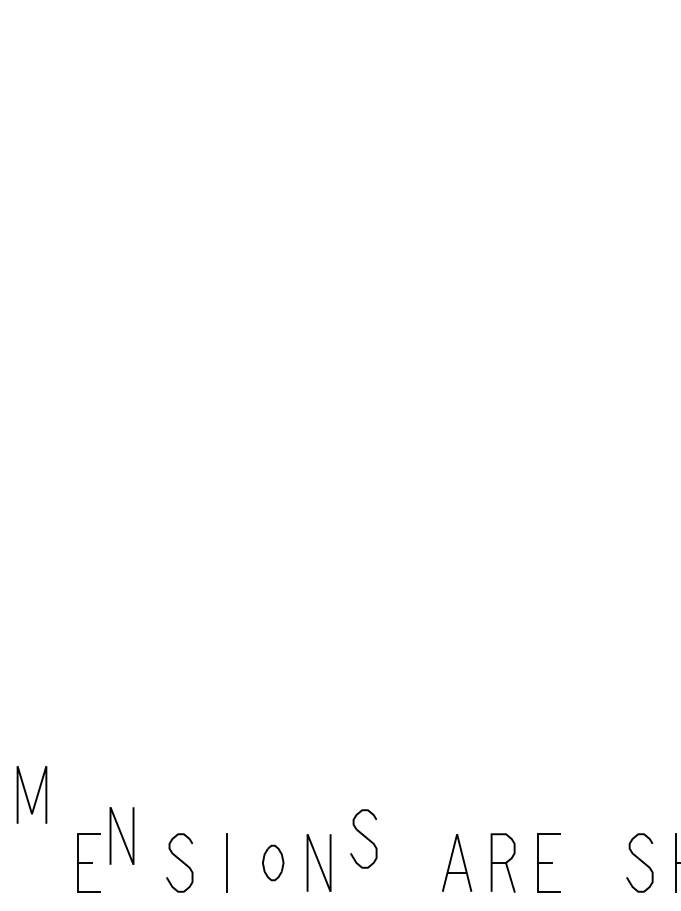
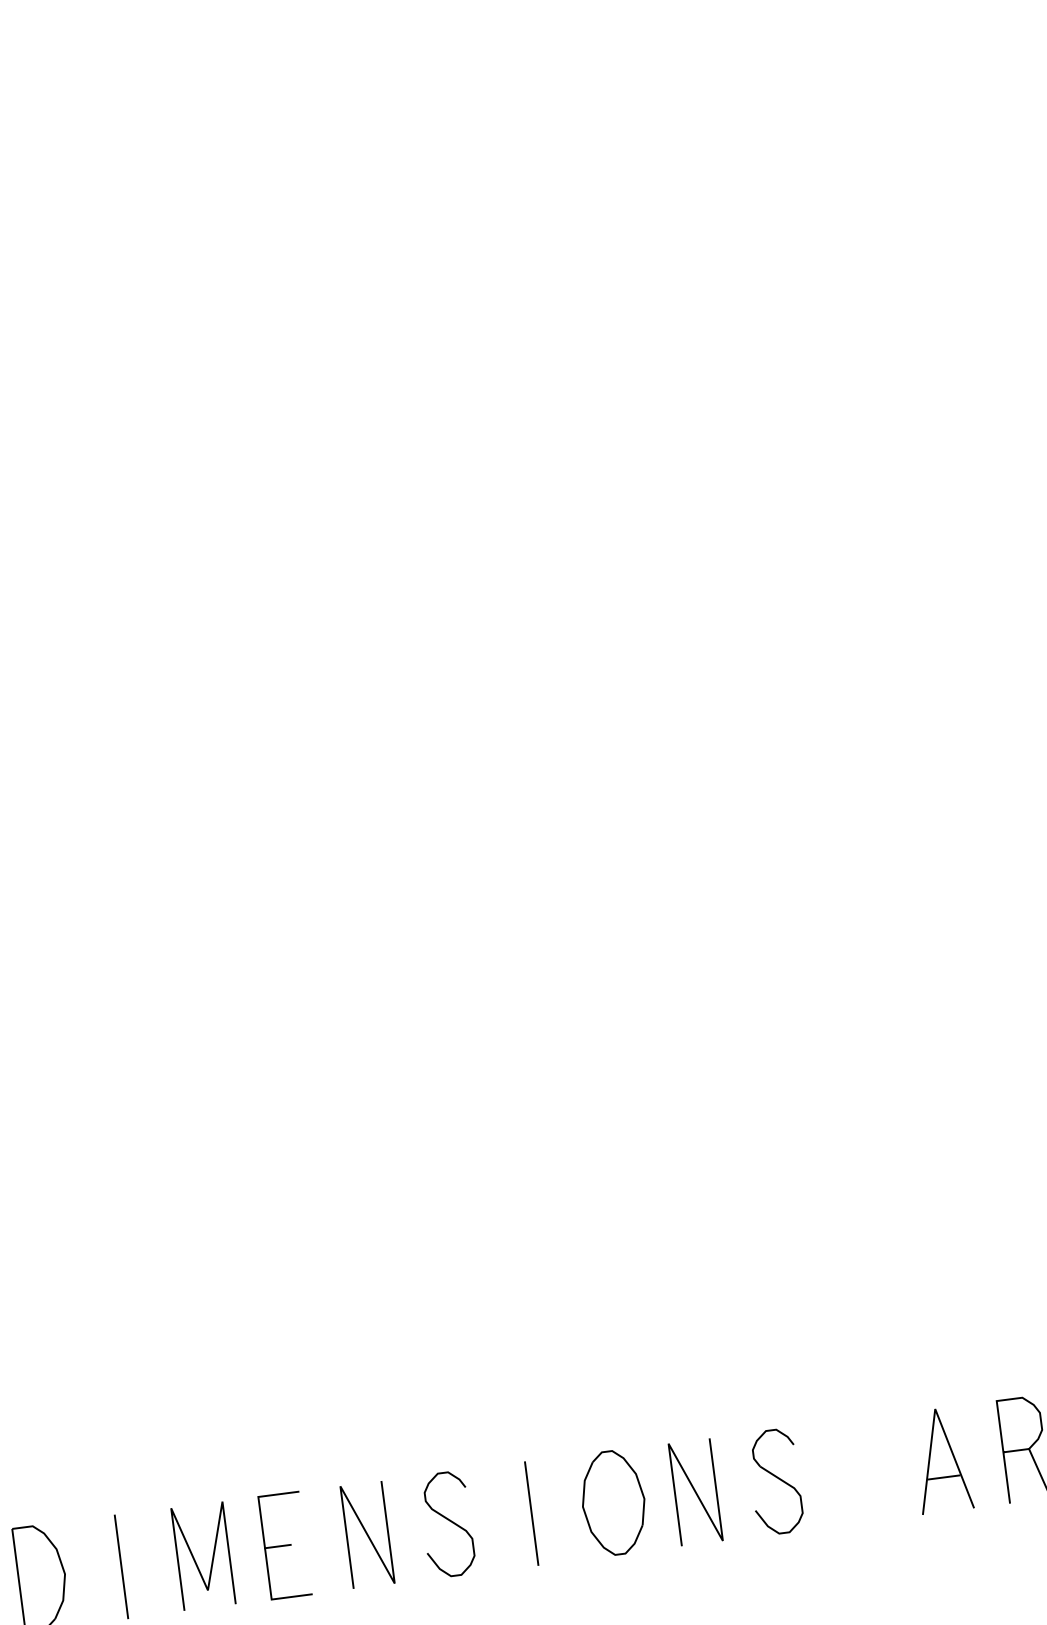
line: (27, 795) -> (195, 1558), moved
line: (121, 835) -> (366, 1534), moved
part: (363, 838) -> (774, 1481), moved
part: (273, 862) -> (614, 1501), size x1.67

